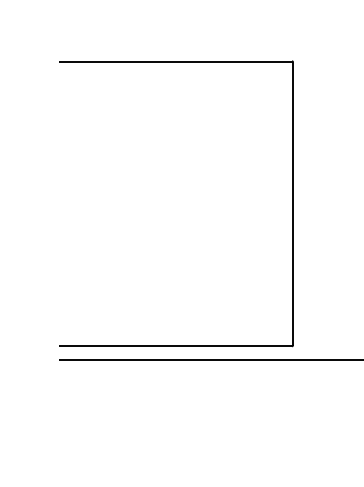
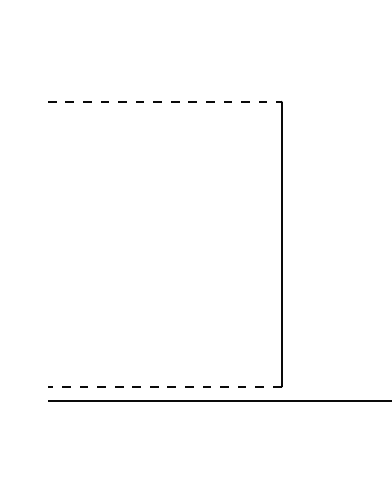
line: (175, 61) -> (164, 102), solid -> dashed
line: (175, 345) -> (164, 386), solid -> dashed

